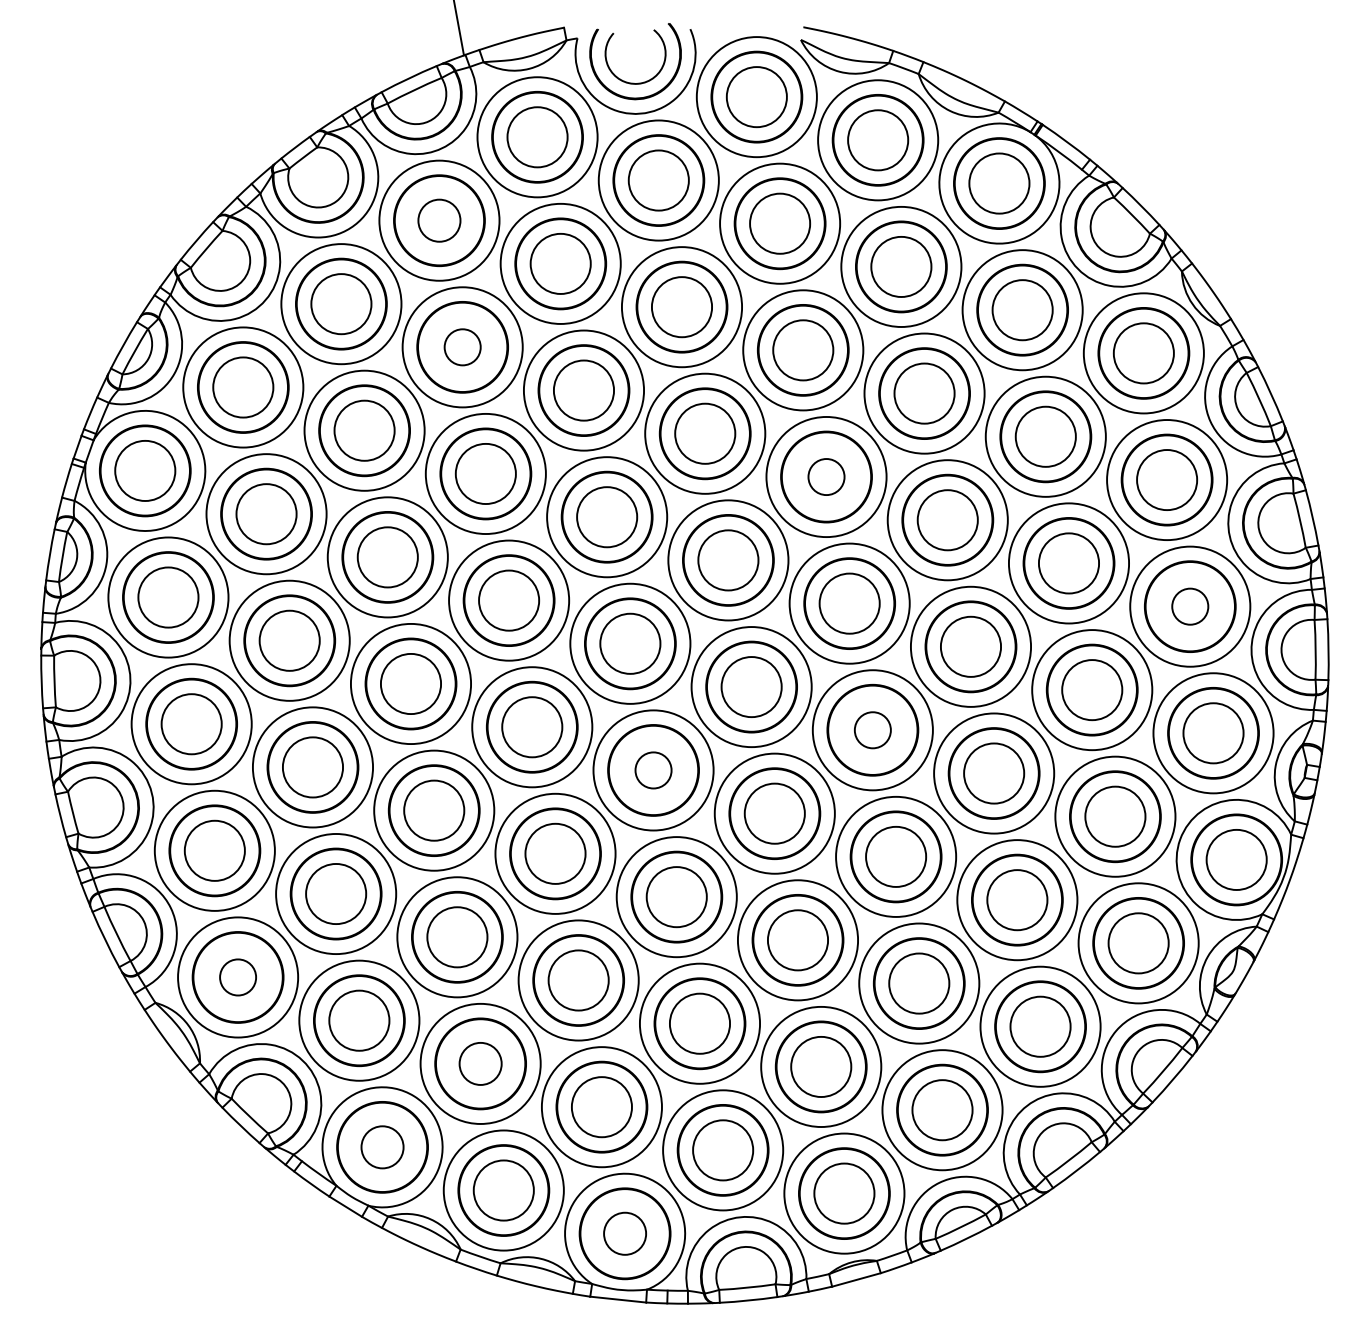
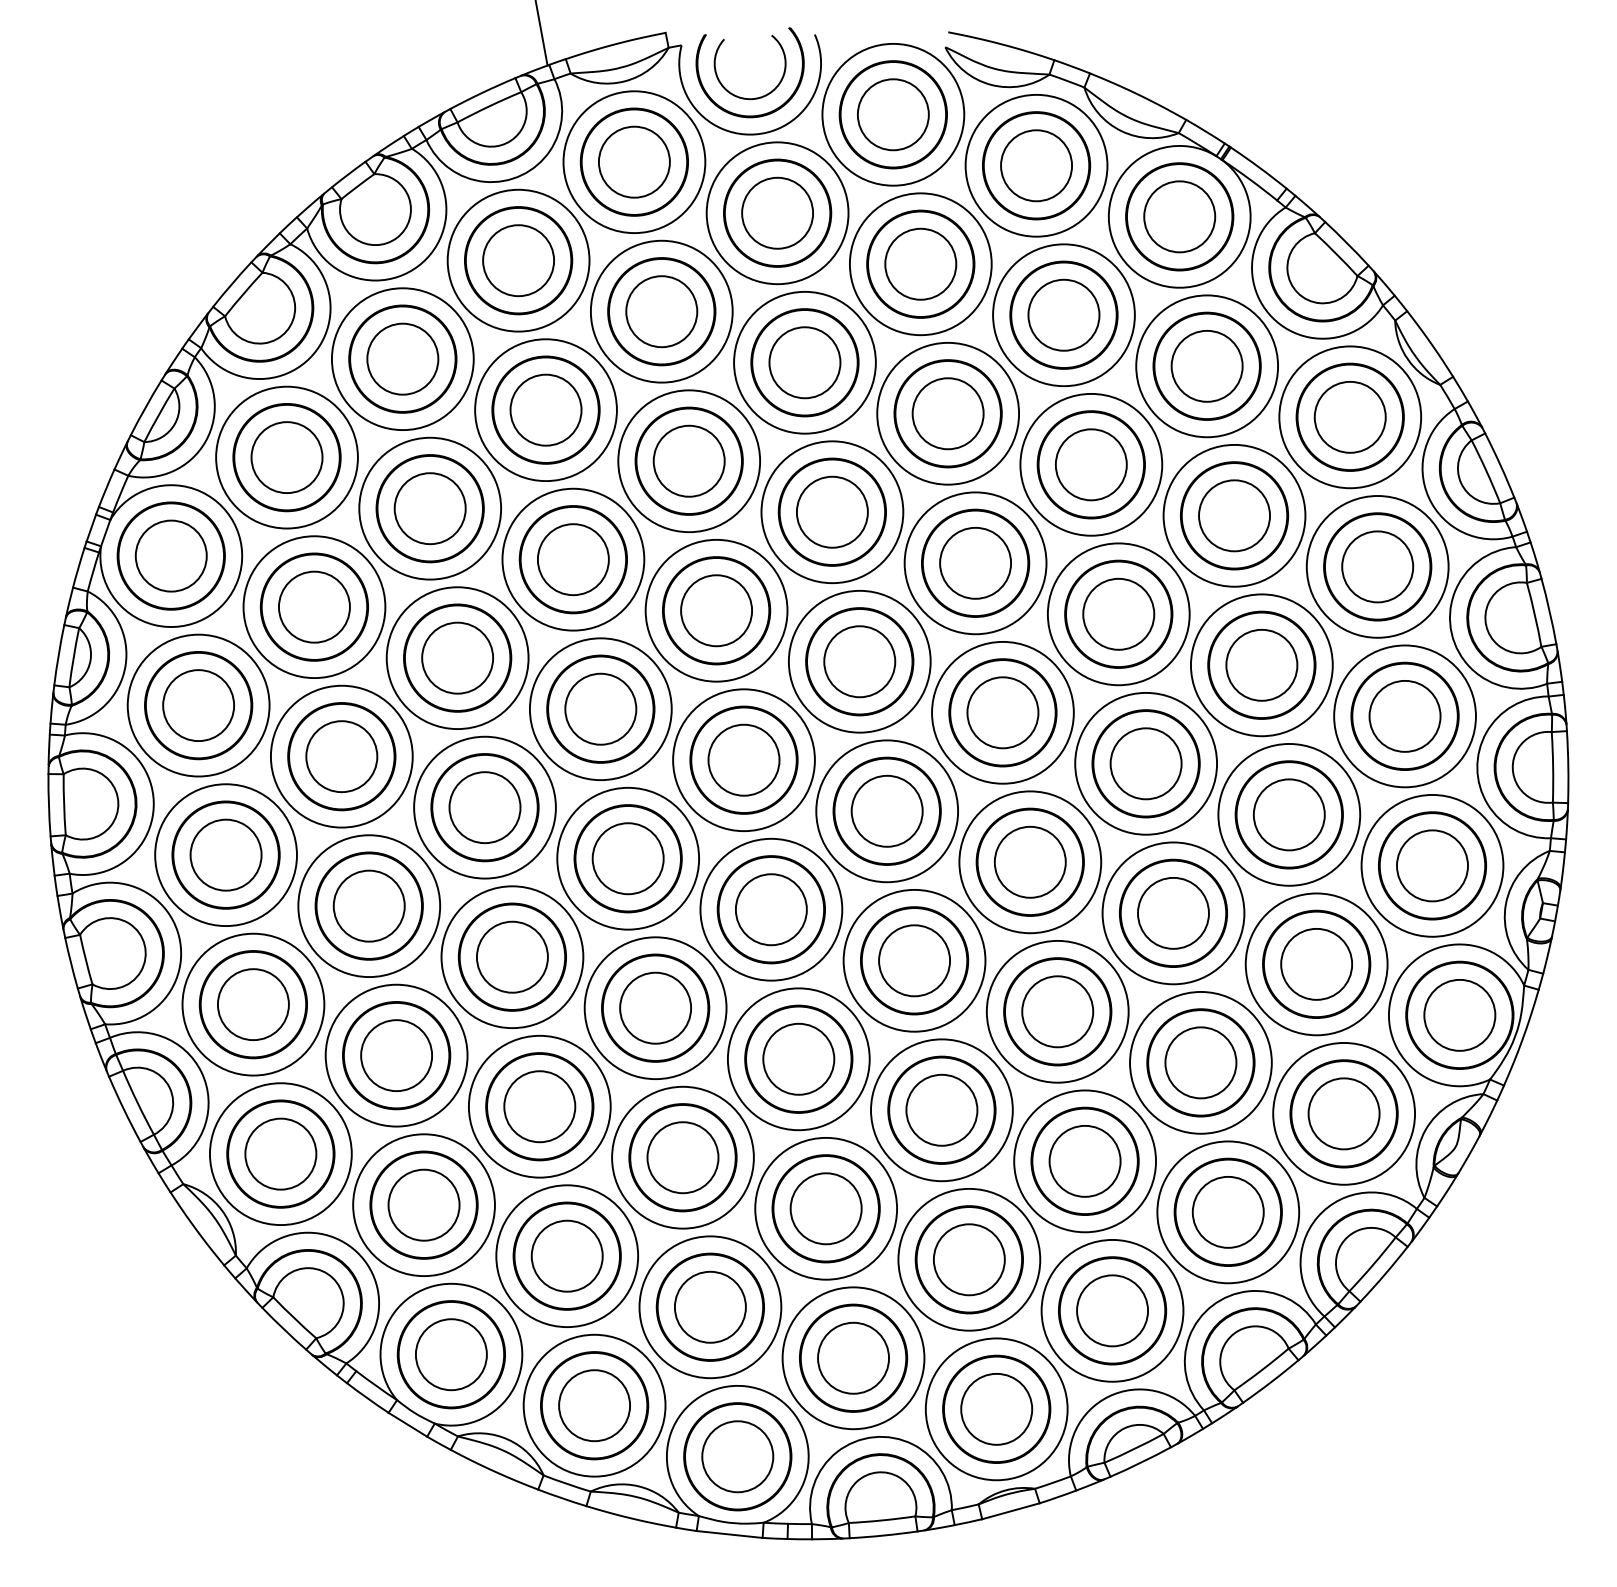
circle: (439, 220) -> (518, 260), size x1.43
circle: (462, 346) -> (545, 409), size x1.67
circle: (826, 476) -> (975, 562), size x1.67
circle: (1189, 605) -> (1404, 715), size x1.67
circle: (872, 729) -> (1029, 861), size x1.67
circle: (652, 770) -> (770, 909), size x1.67
circle: (237, 976) -> (280, 1153), size x1.67
circle: (480, 1063) -> (566, 1255), size x1.43
circle: (381, 1147) -> (450, 1354), size x1.43
circle: (624, 1233) -> (737, 1456), size x1.43

